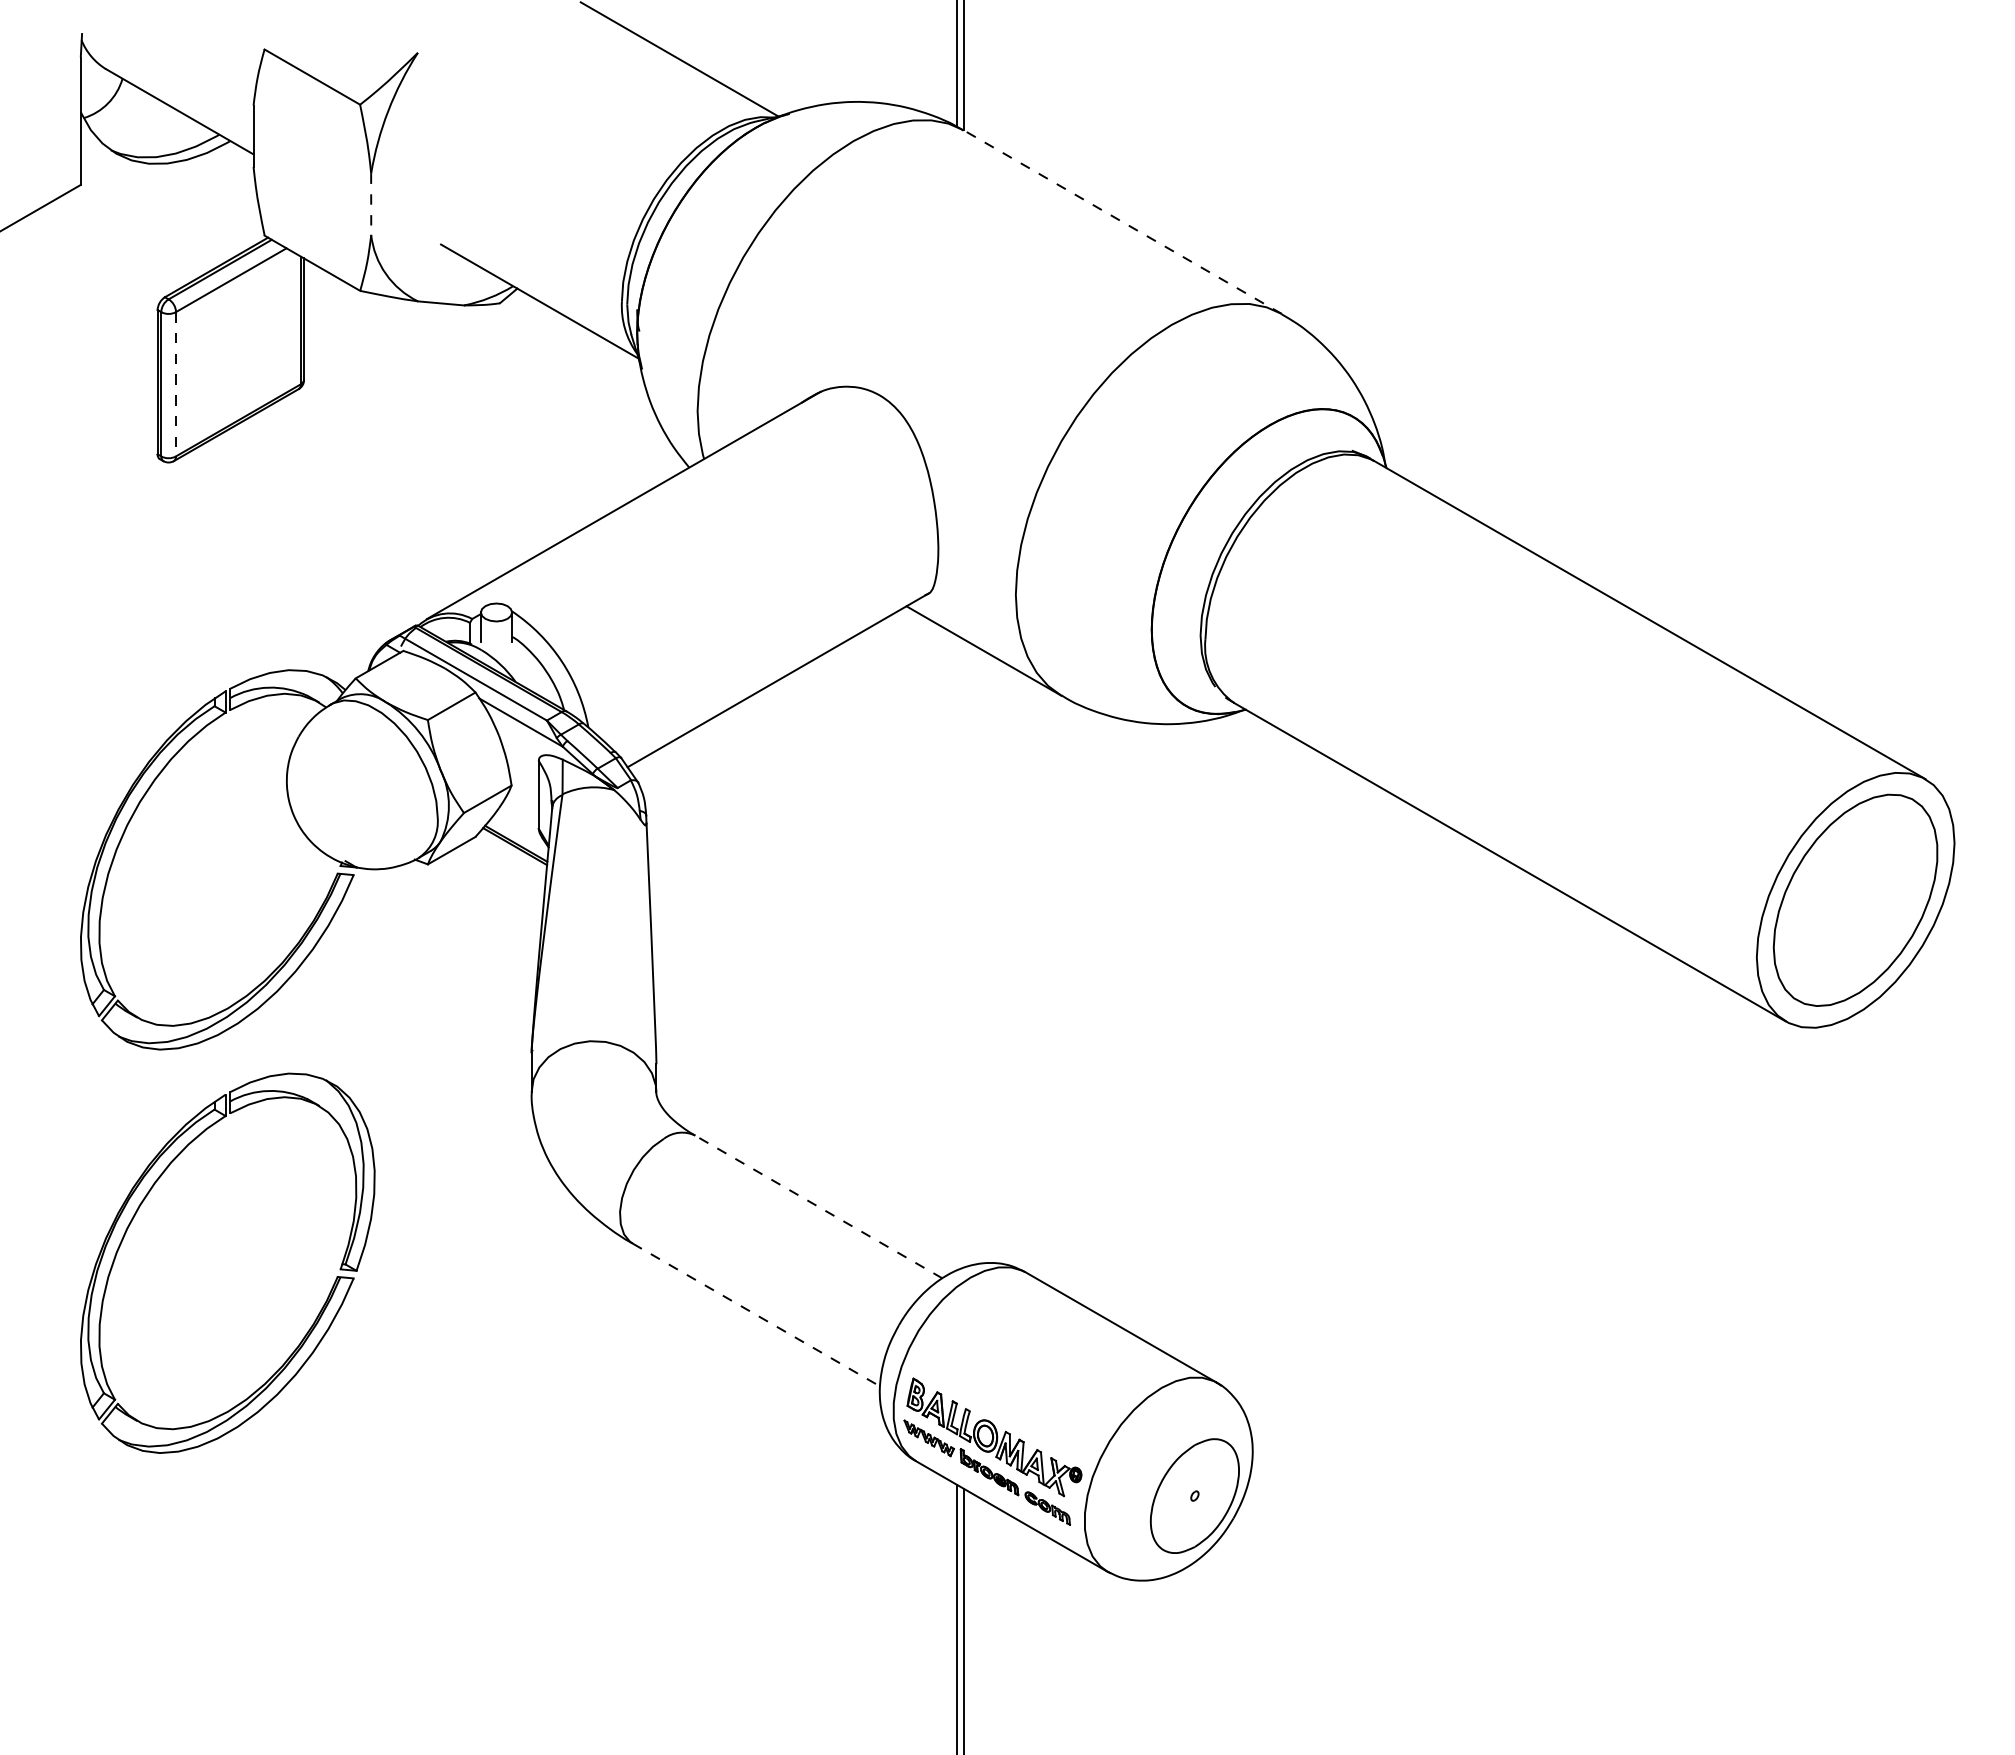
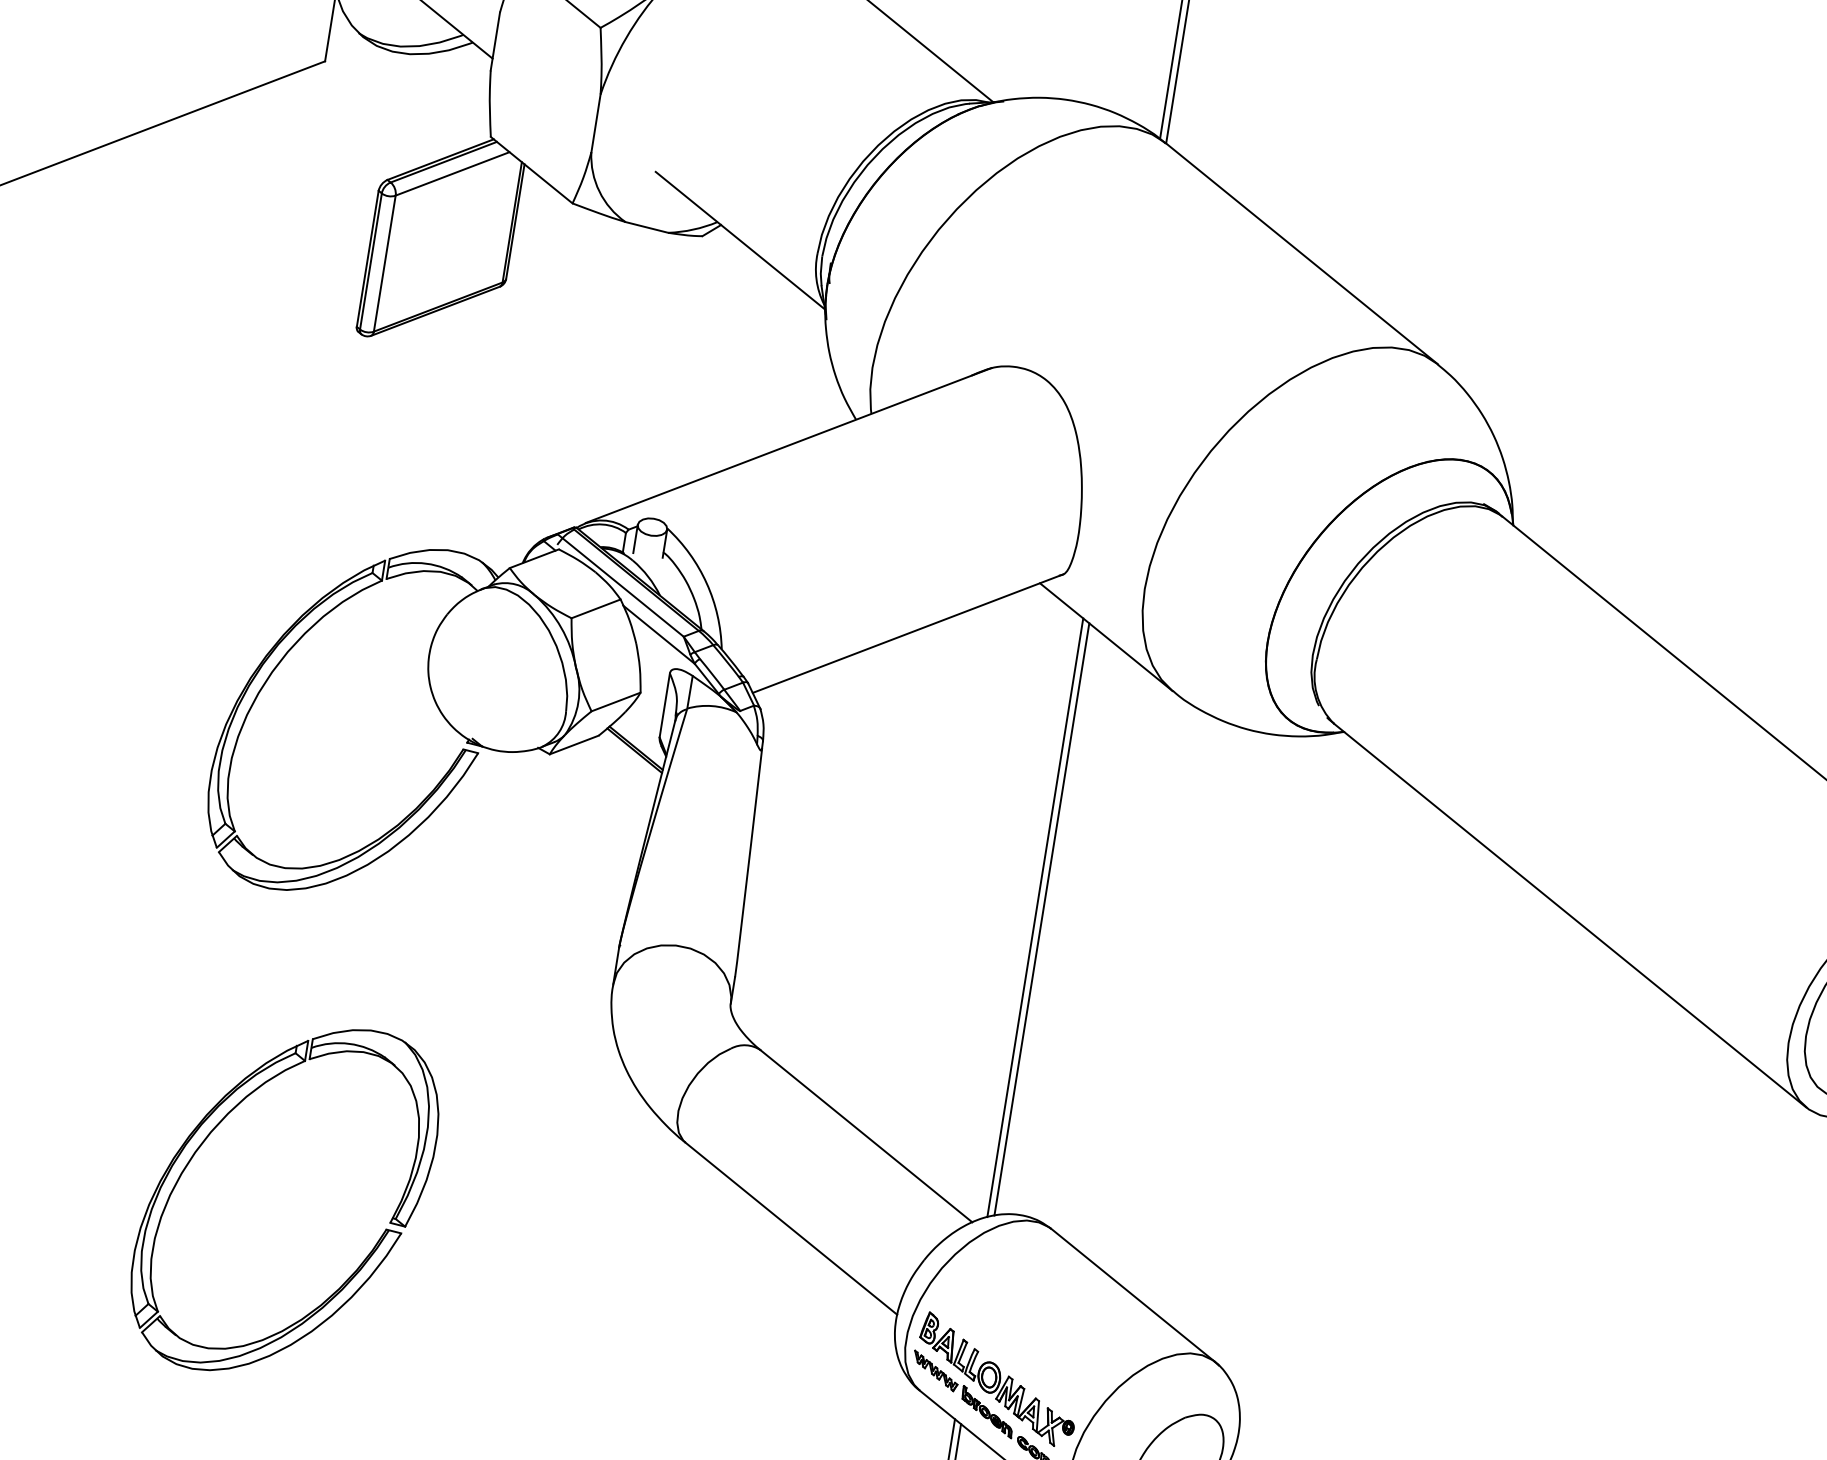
line: (371, 204) -> (596, 123), dashed -> solid
line: (1122, 222) -> (1301, 254), dashed -> solid
line: (176, 384) -> (385, 263), dashed -> solid
line: (957, 952) -> (1035, 917), added
line: (964, 953) -> (1042, 919), added
line: (818, 1207) -> (866, 1136), dashed -> solid
part: (136, 1214) -> (206, 1140), moved
line: (756, 1315) -> (791, 1229), dashed -> solid

